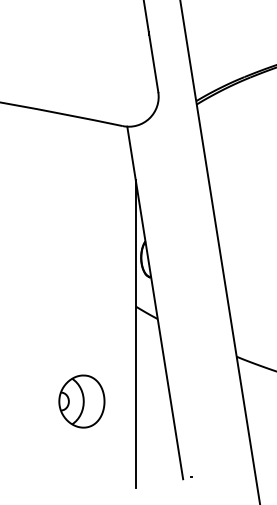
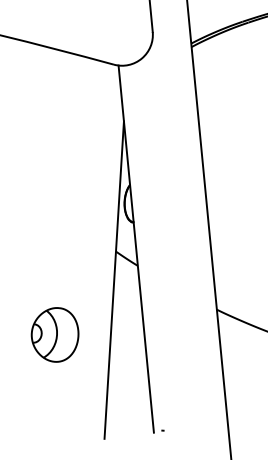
part: (81, 401) -> (54, 334), moved

